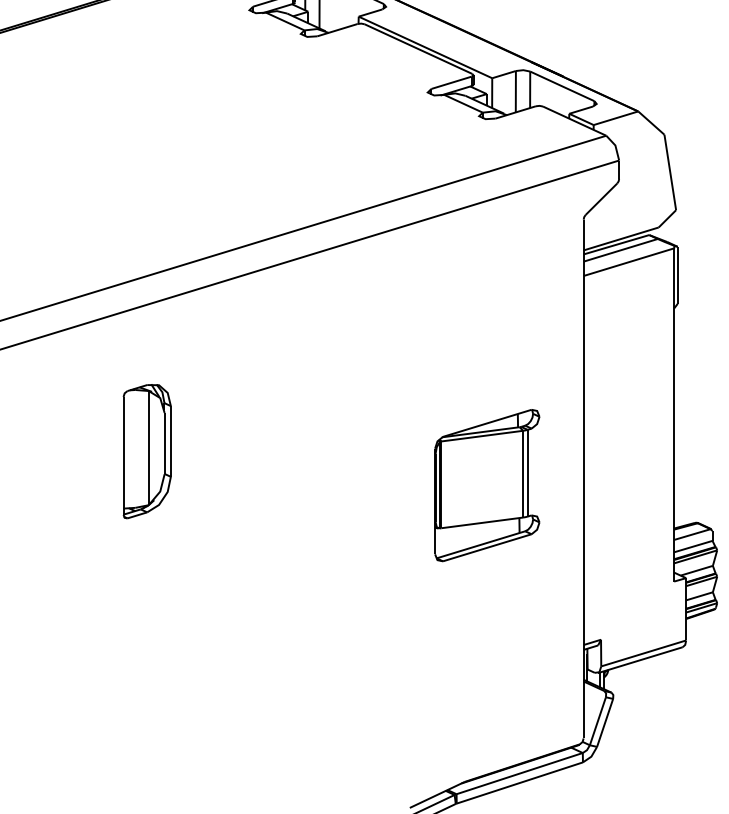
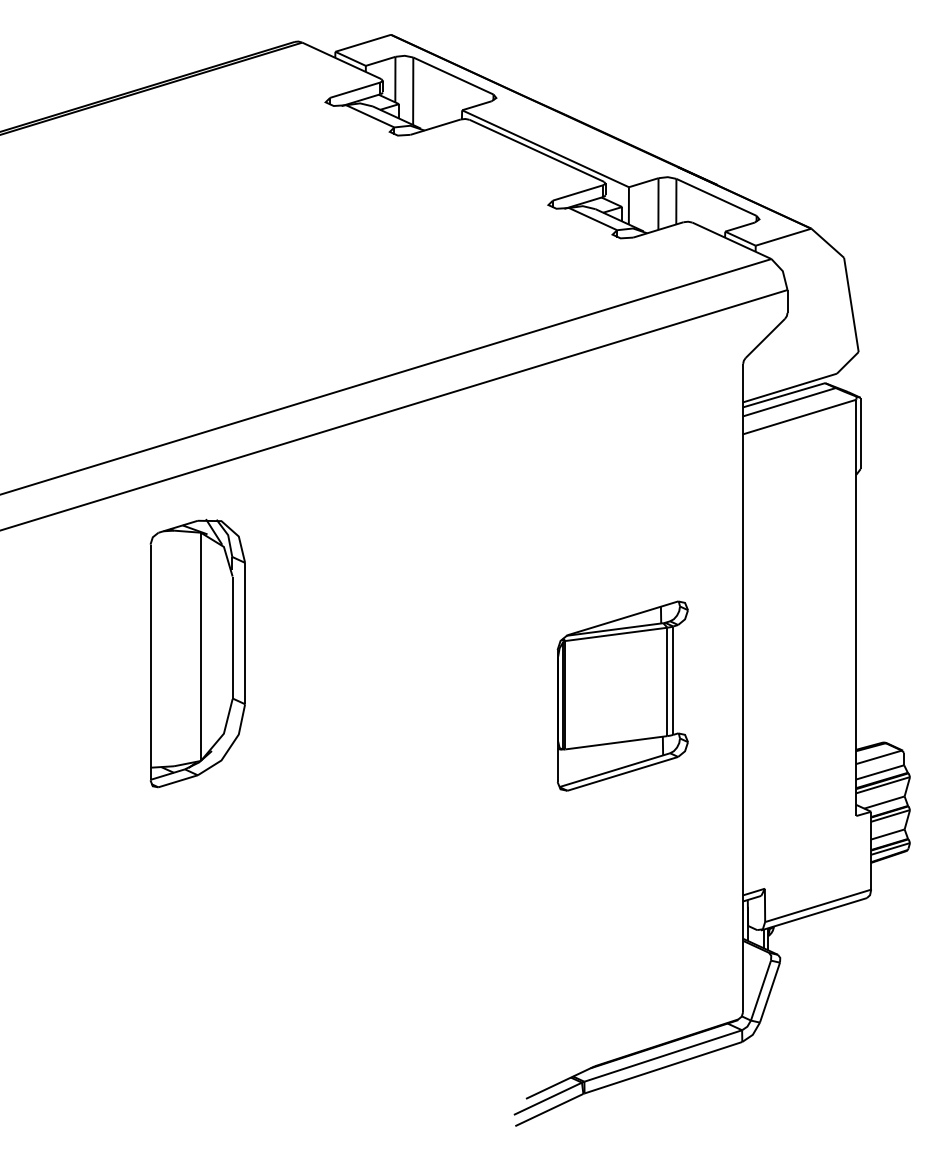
part: (146, 451) -> (197, 653), size x1.6

